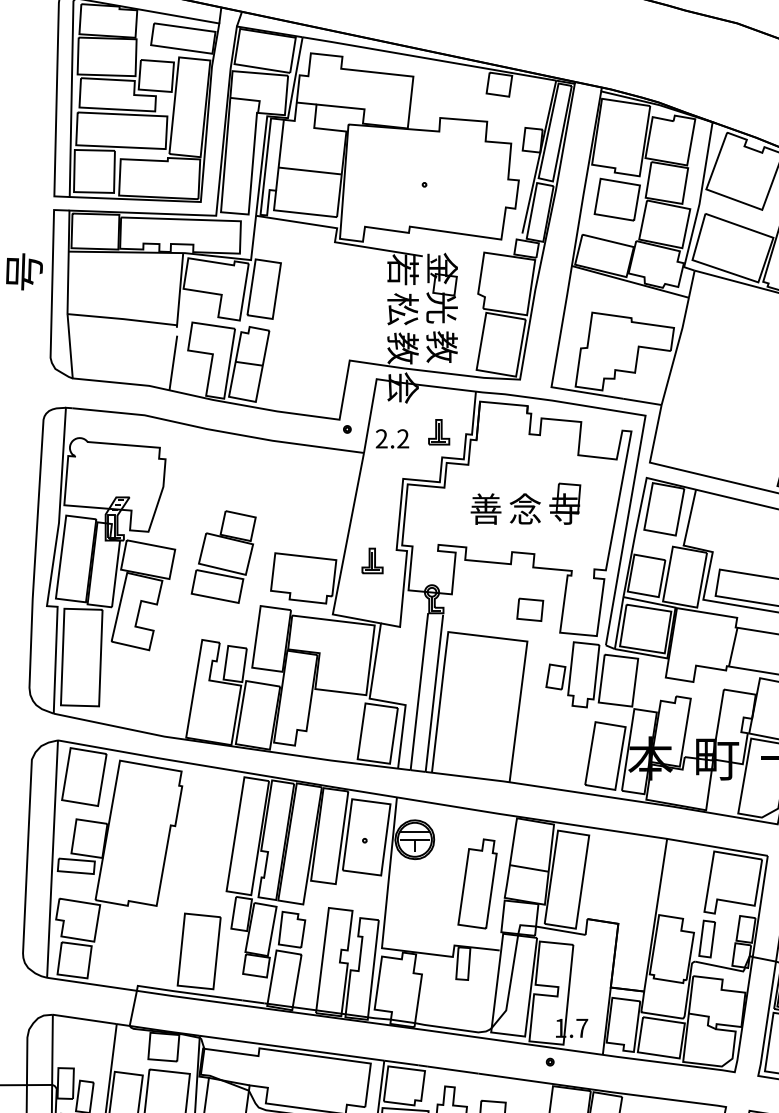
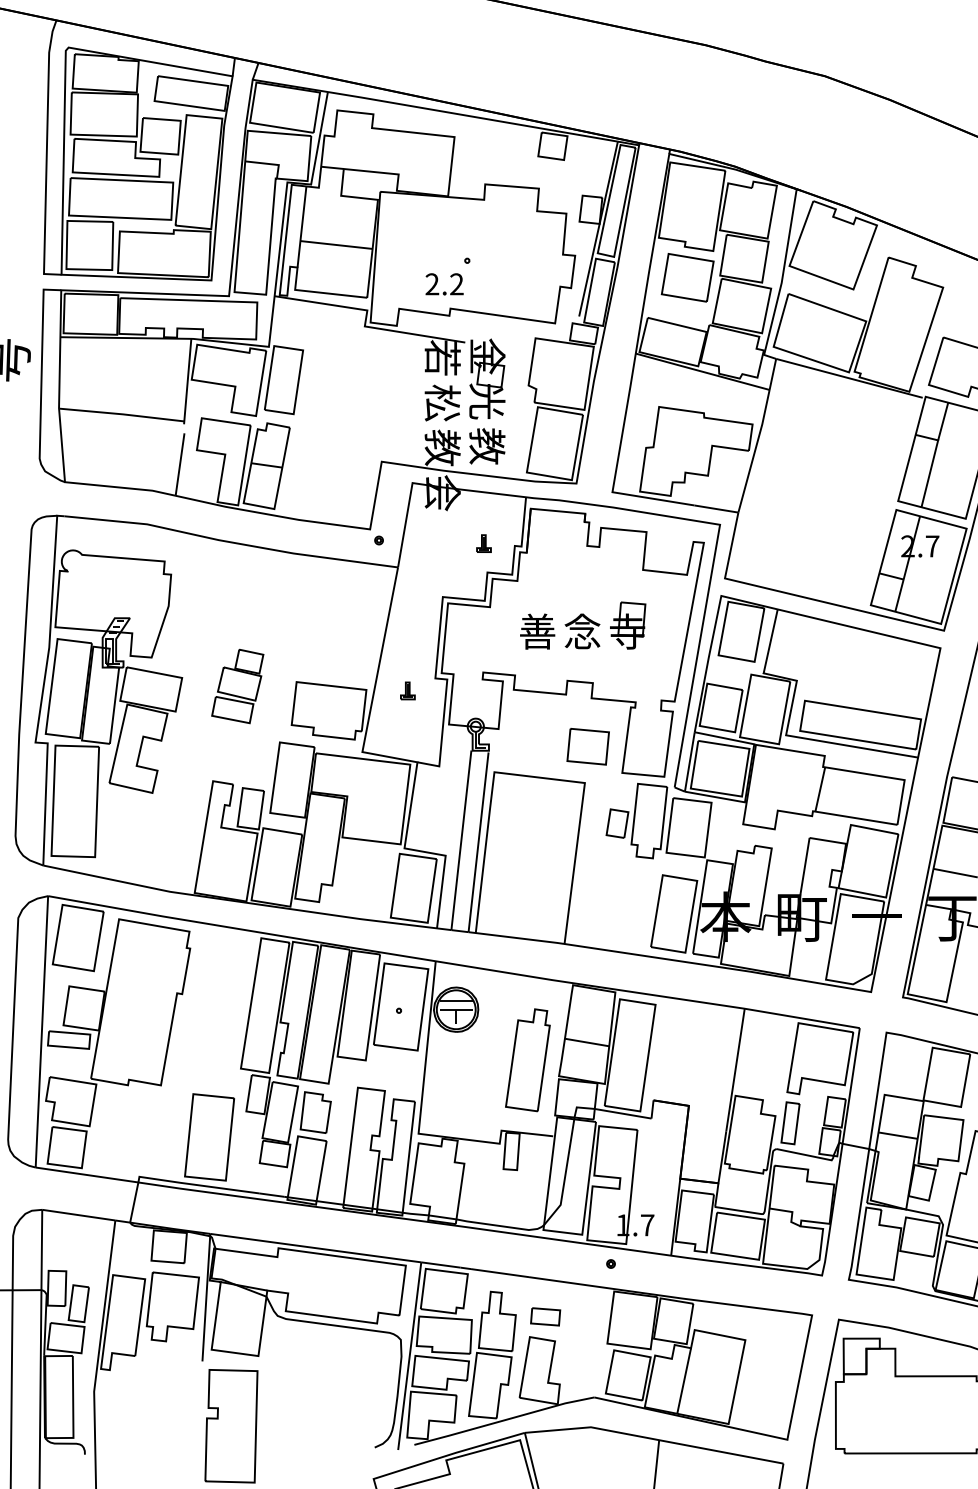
part: (438, 432) -> (483, 543), size x0.6
text: (392, 439) -> (444, 284), moved
part: (223, 557) -> (237, 686), size x0.7
part: (372, 560) -> (407, 690), size x0.6
part: (529, 609) -> (587, 746), size x1.4

